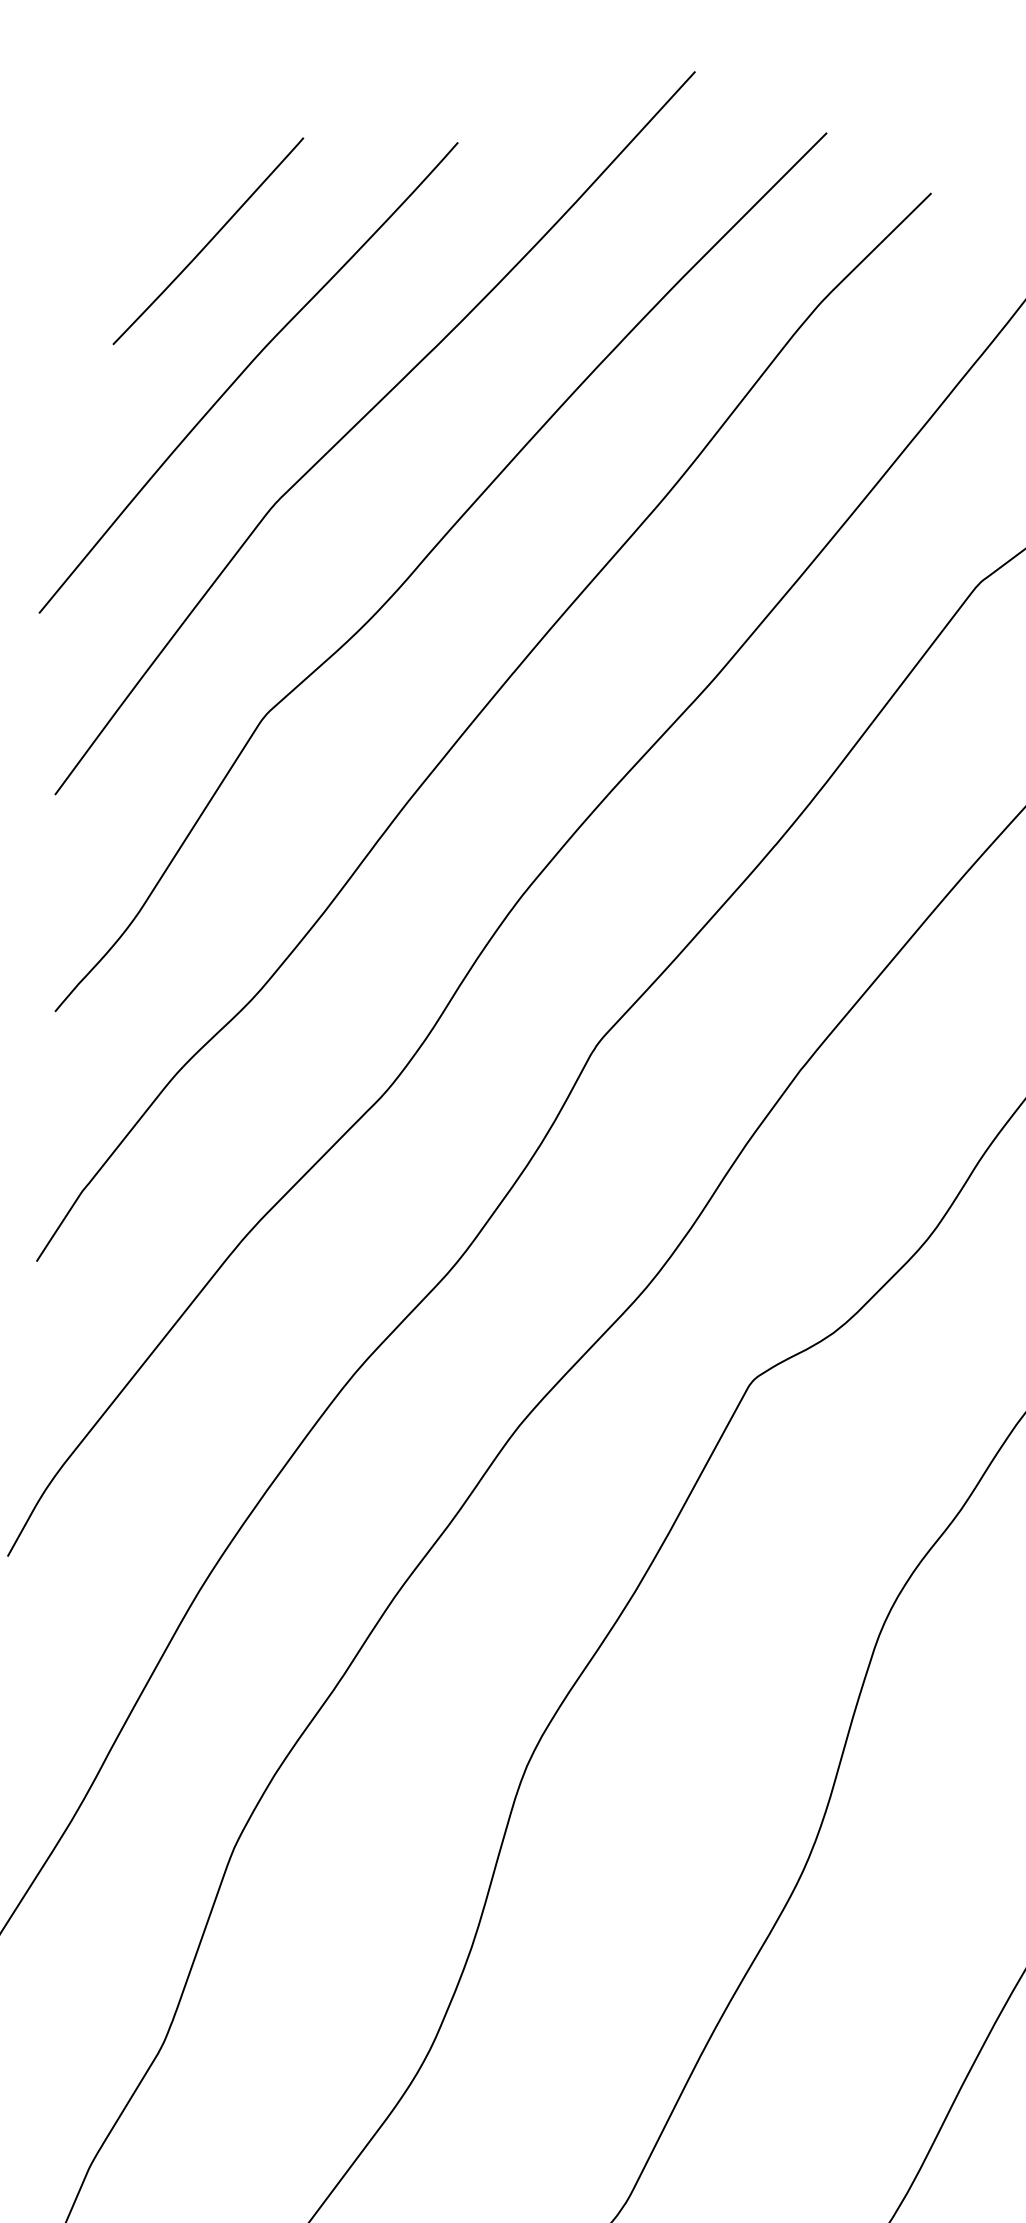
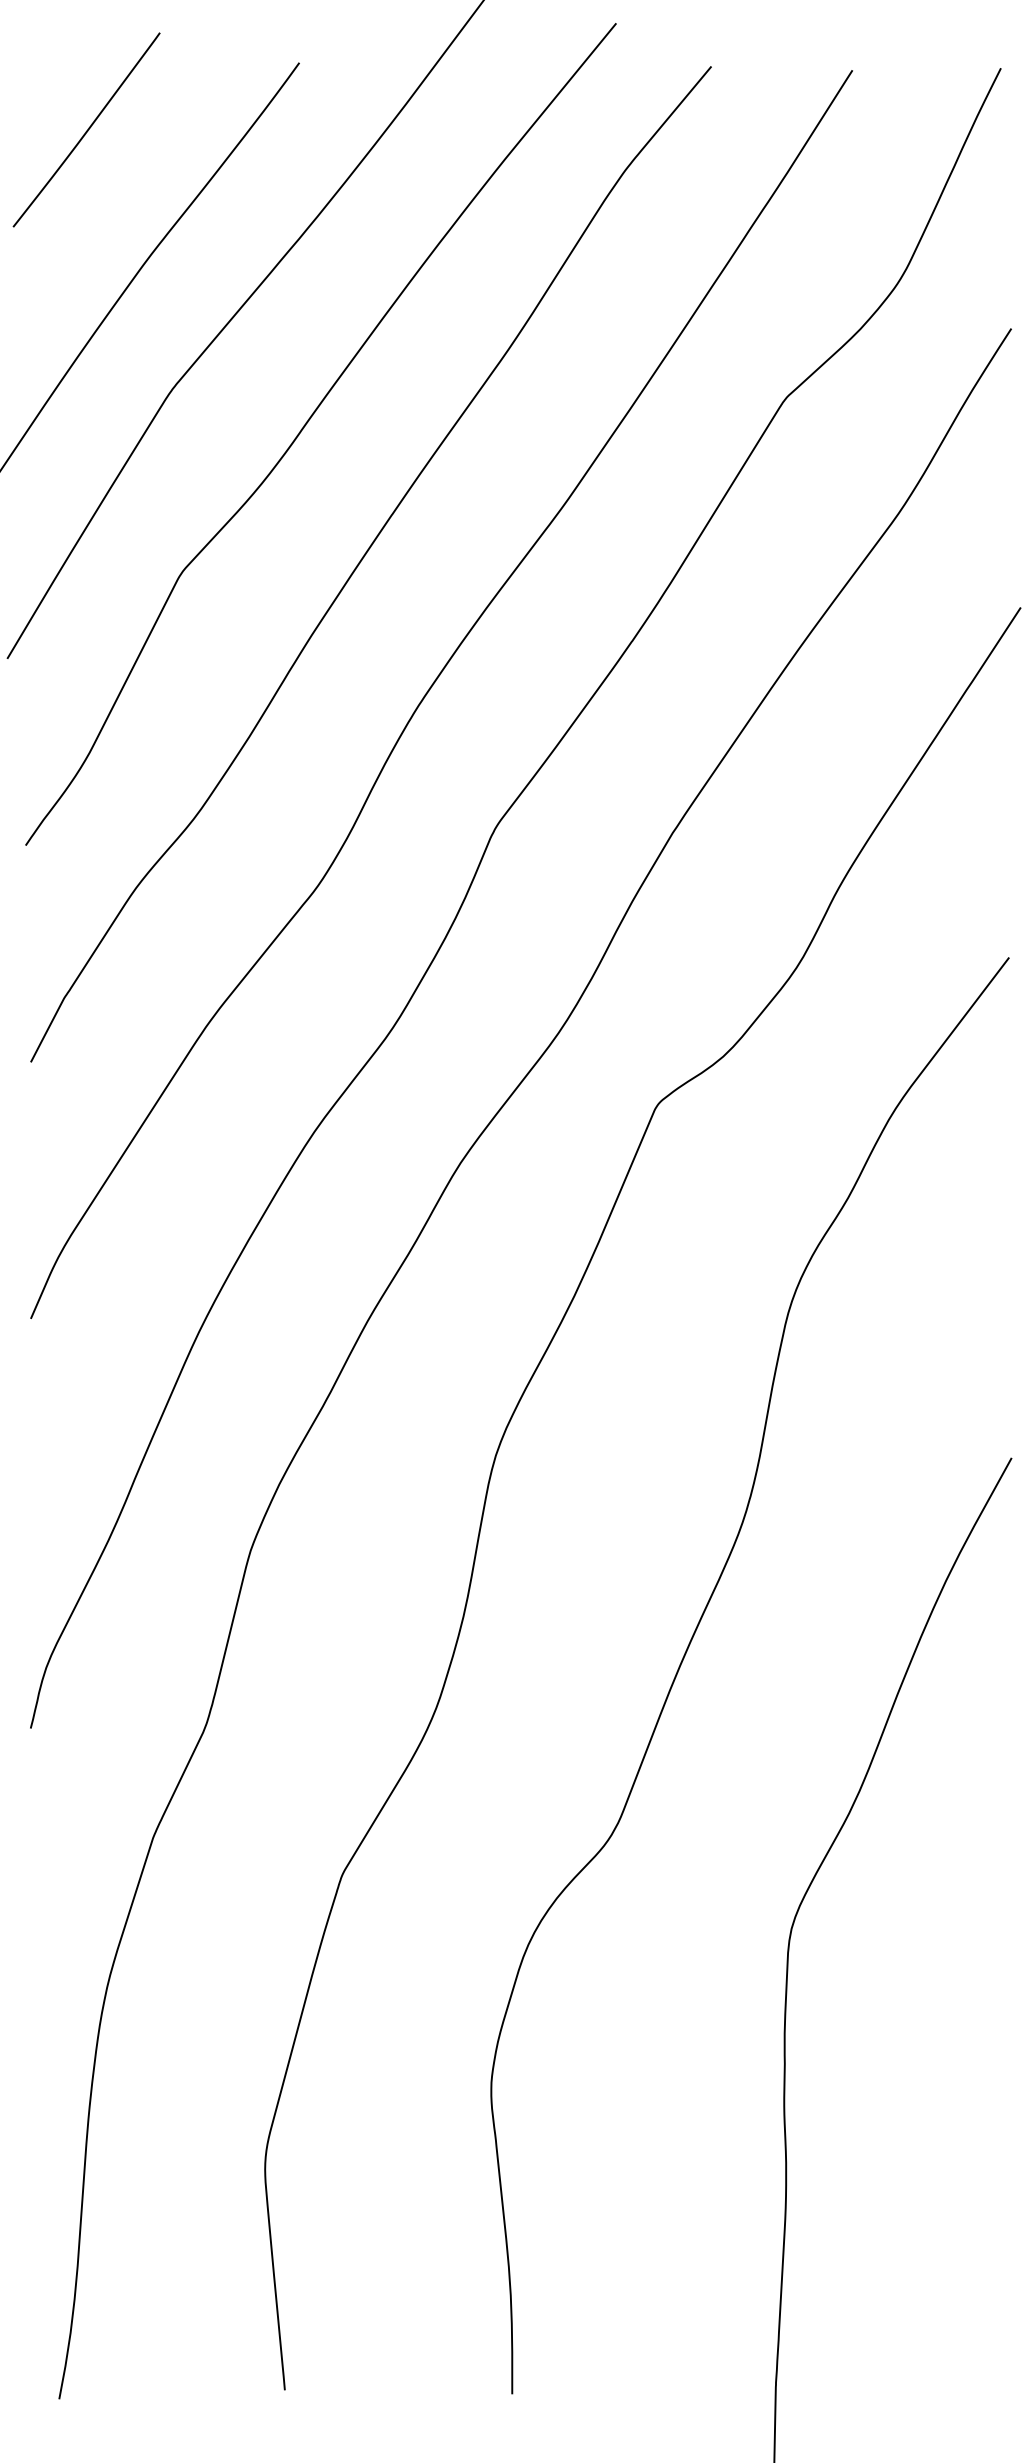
curve: (209, 240) -> (87, 129), moved

